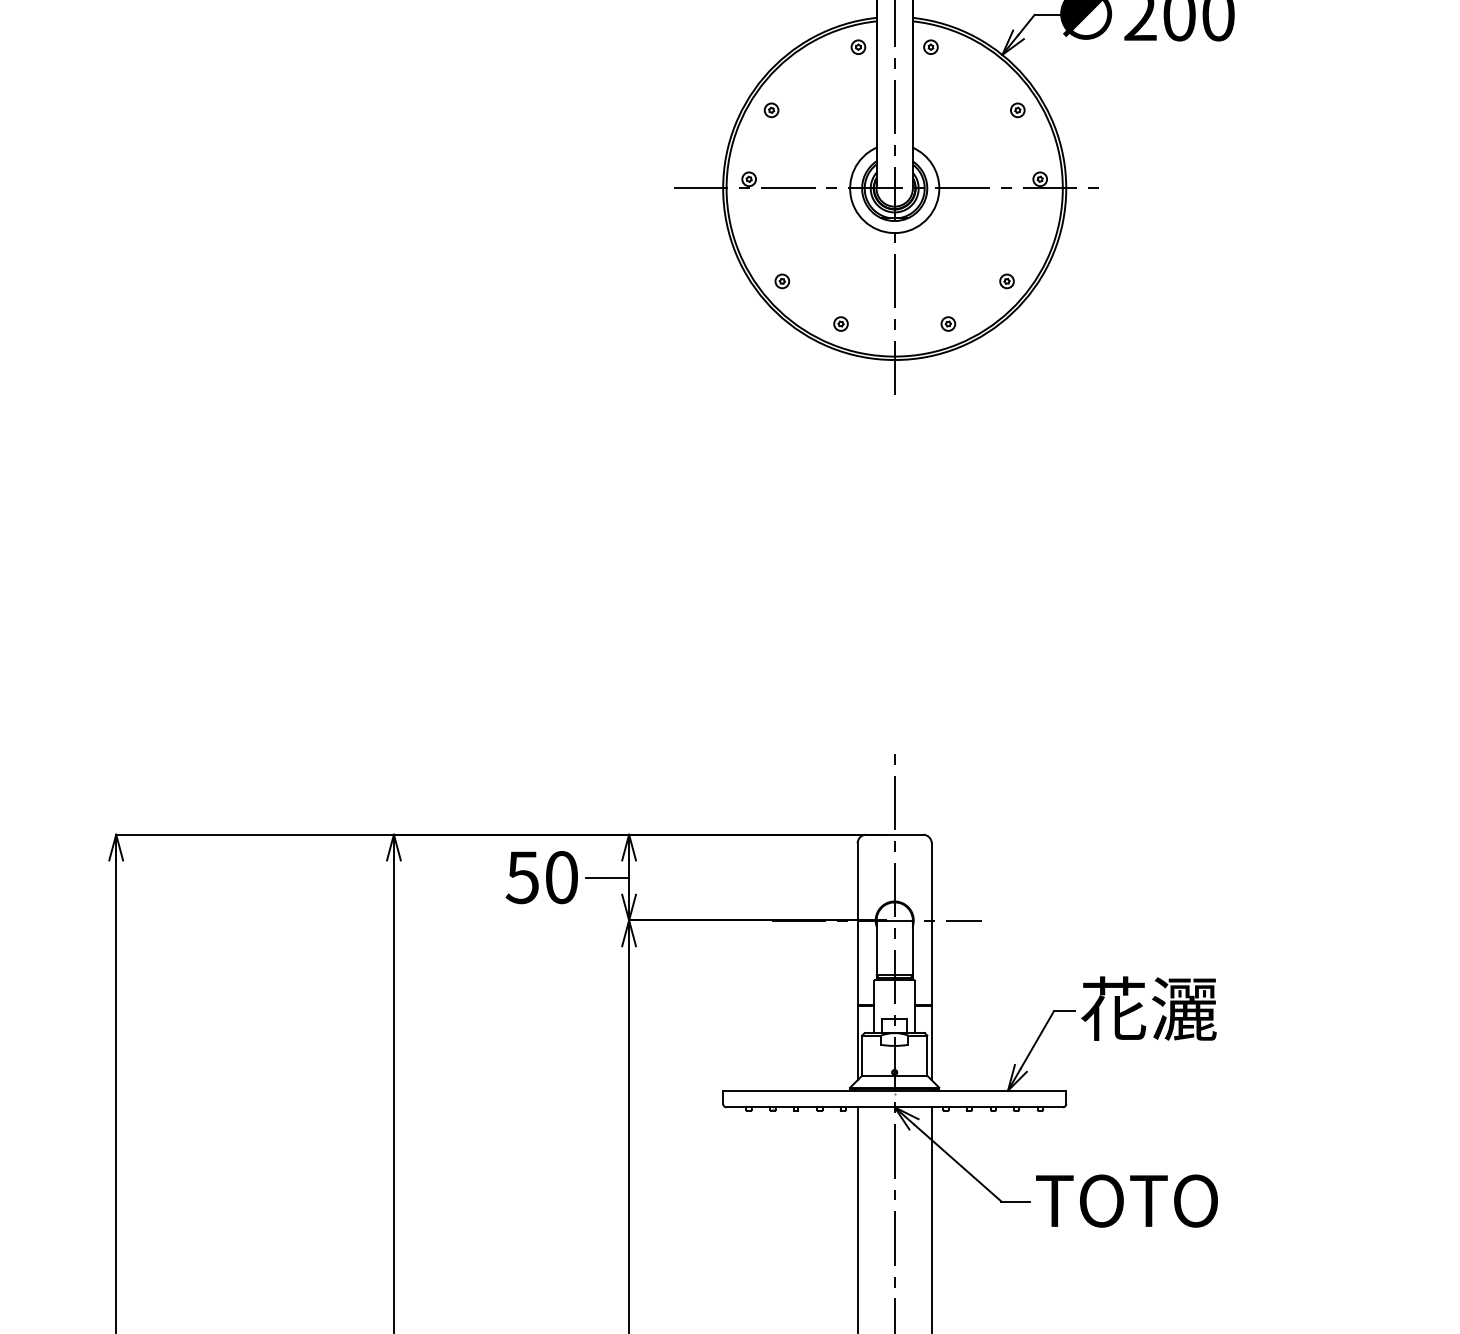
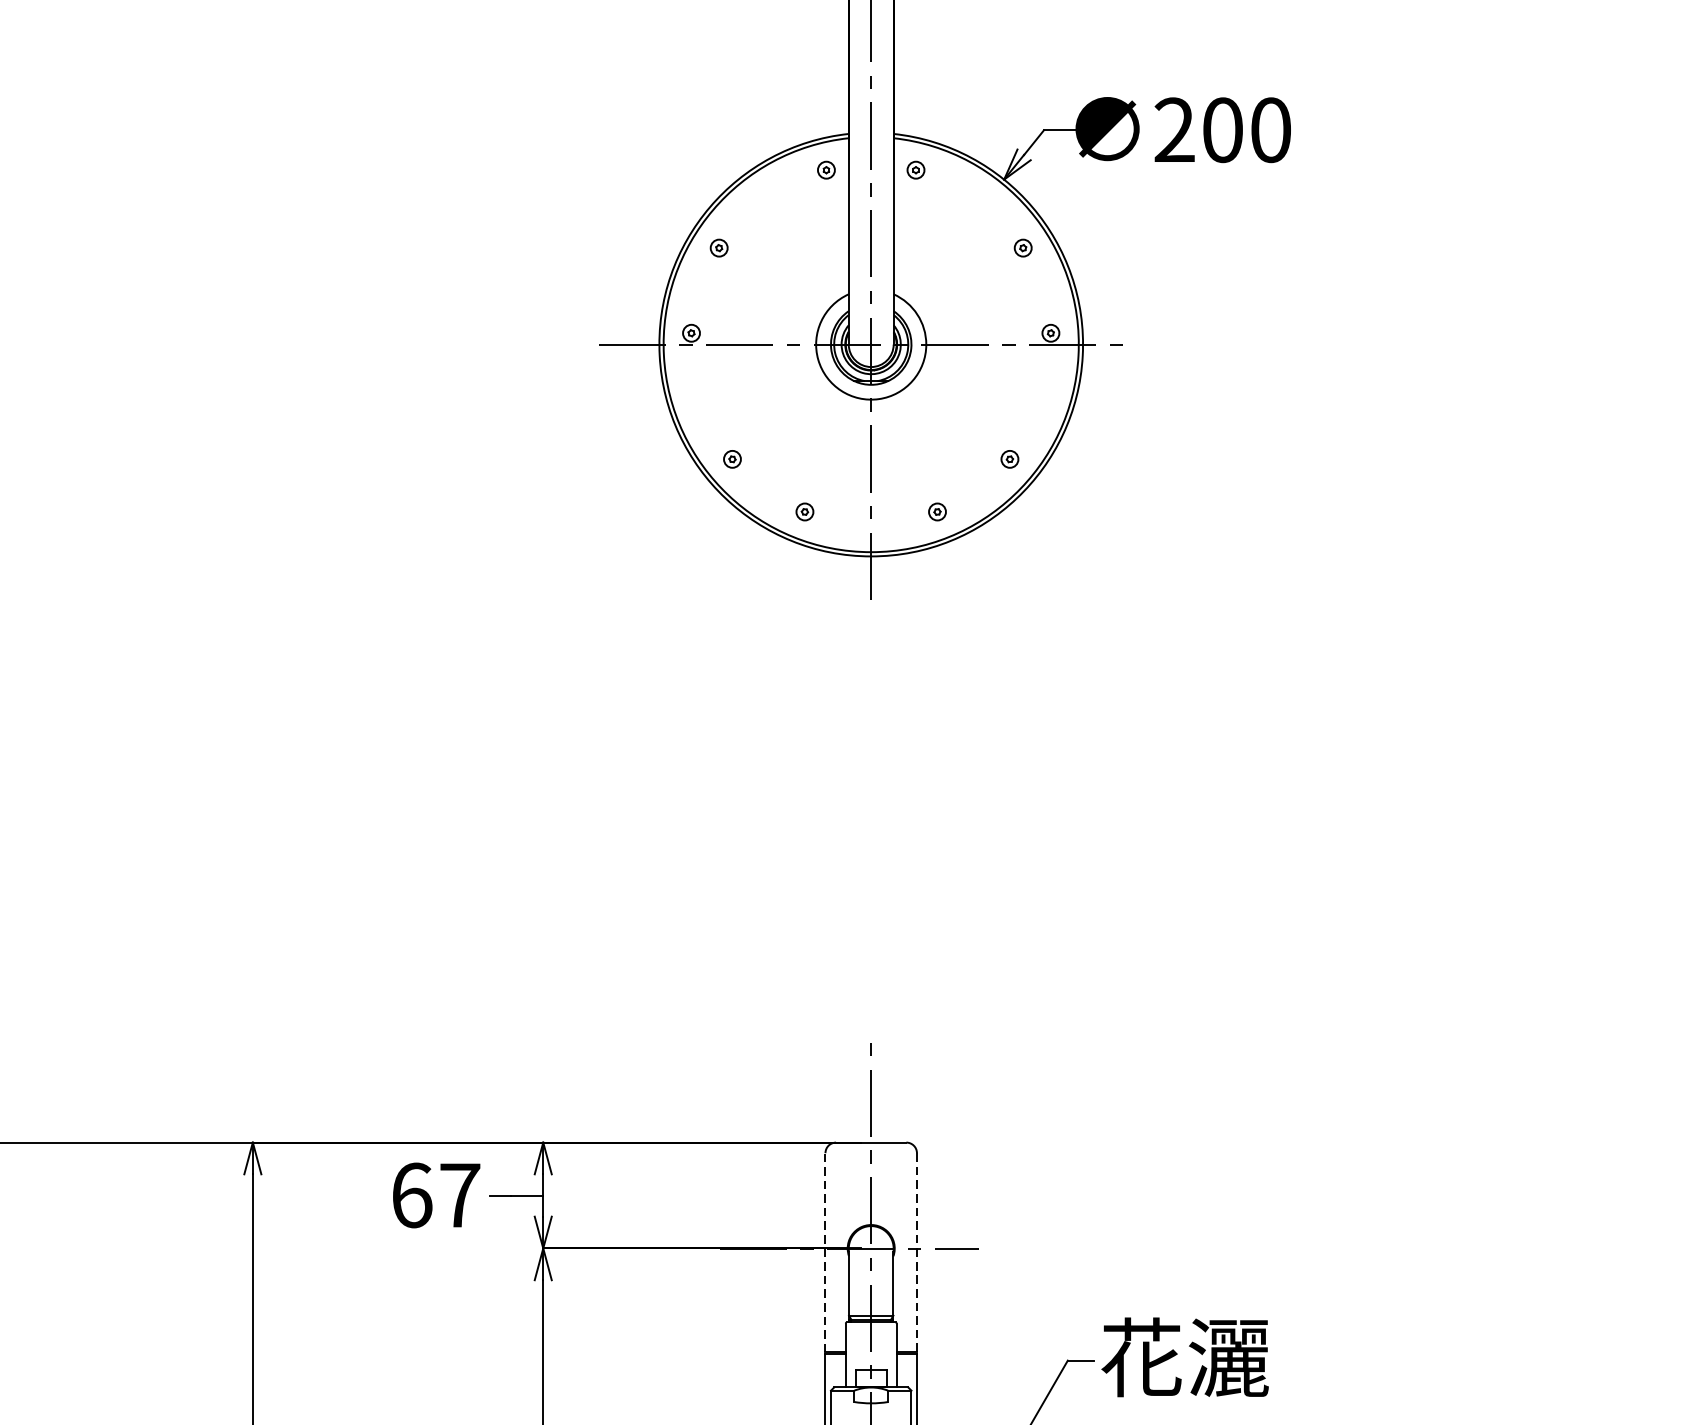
text: (541, 877) -> (435, 1195), 50 -> 67
line: (857, 923) -> (825, 1252), solid -> dashed
line: (931, 923) -> (916, 1252), solid -> dashed

